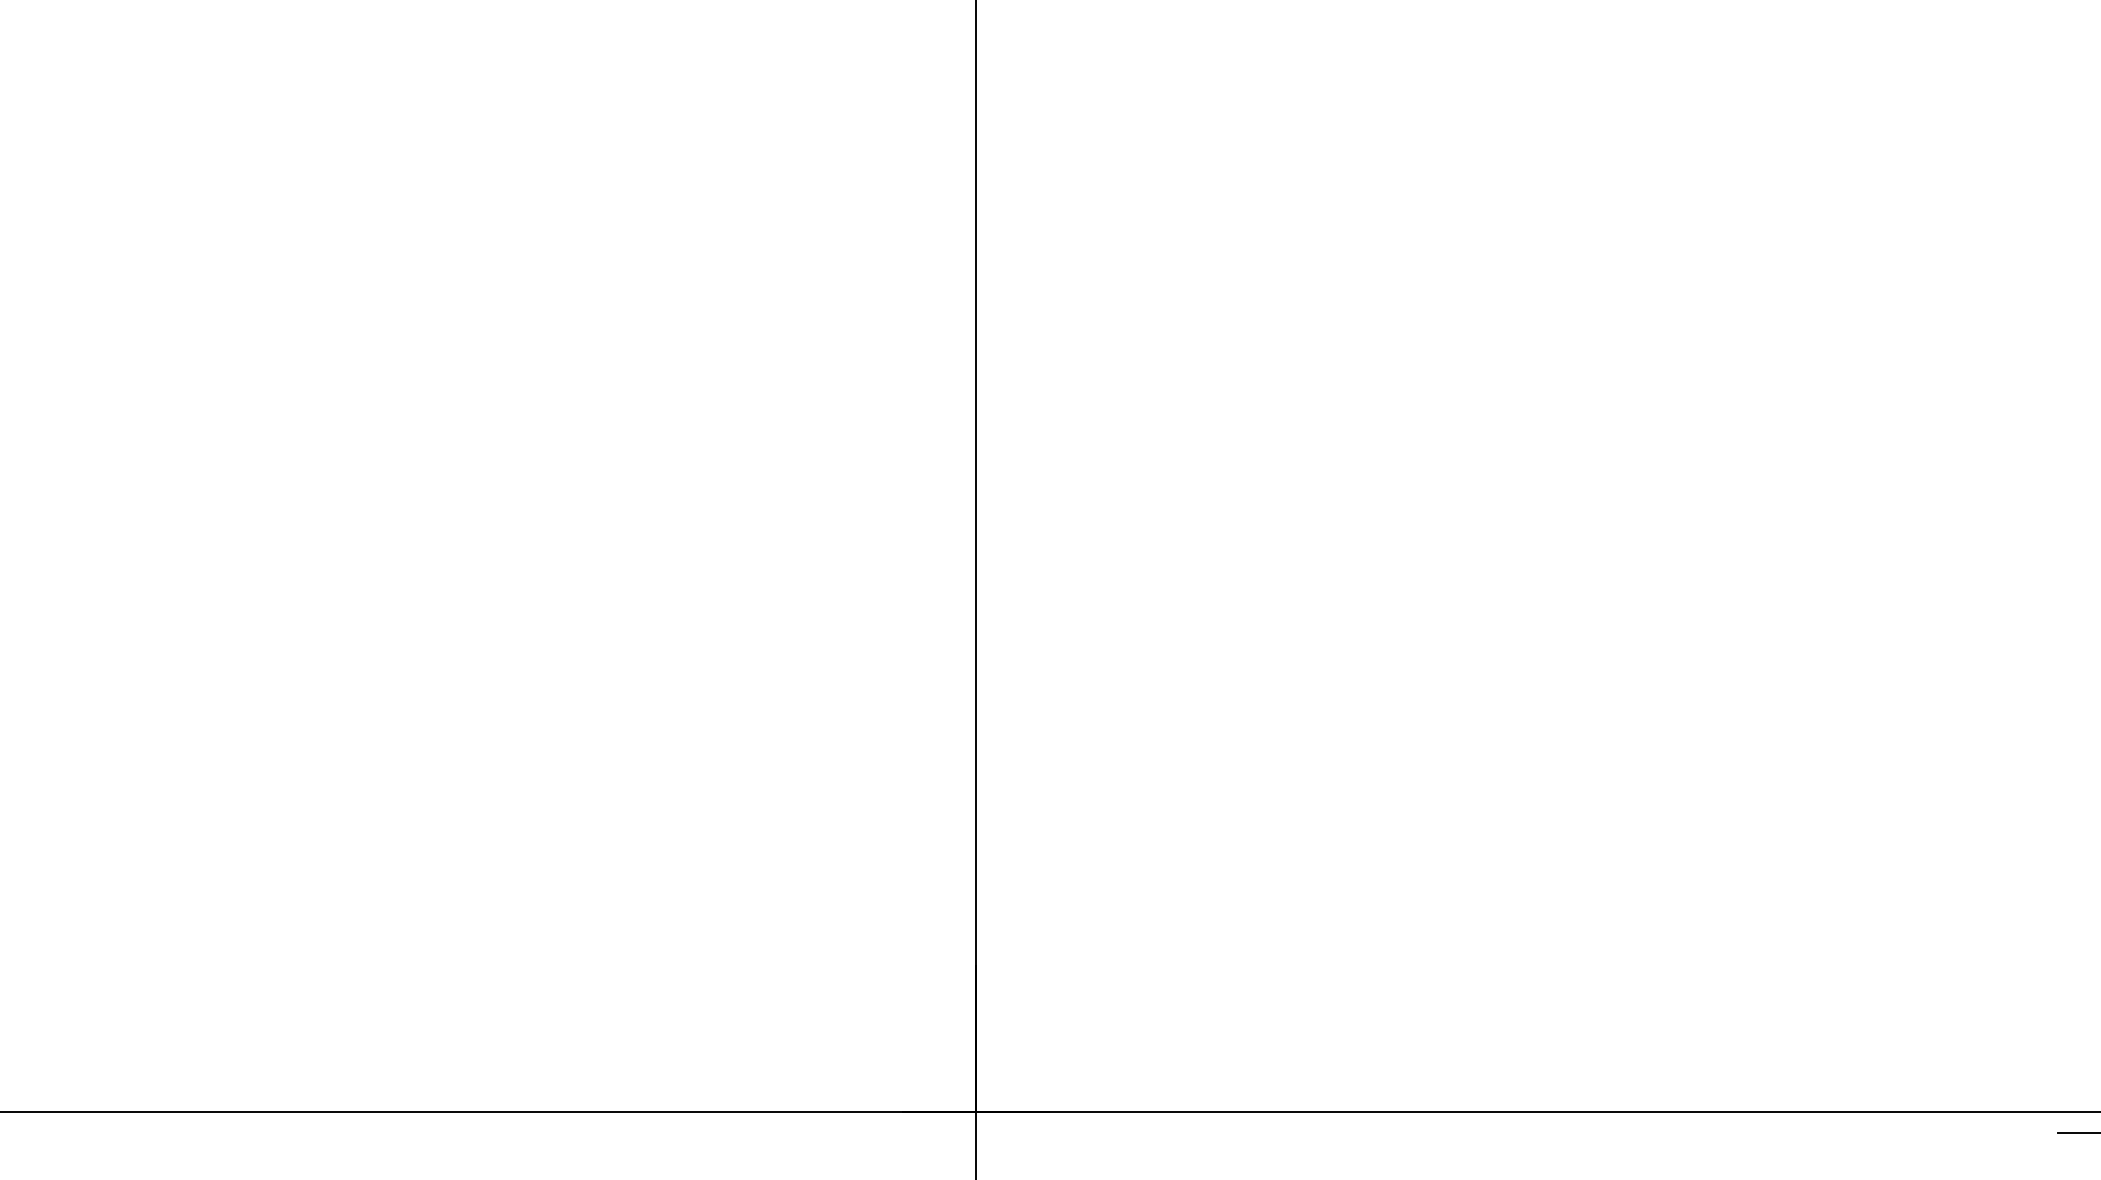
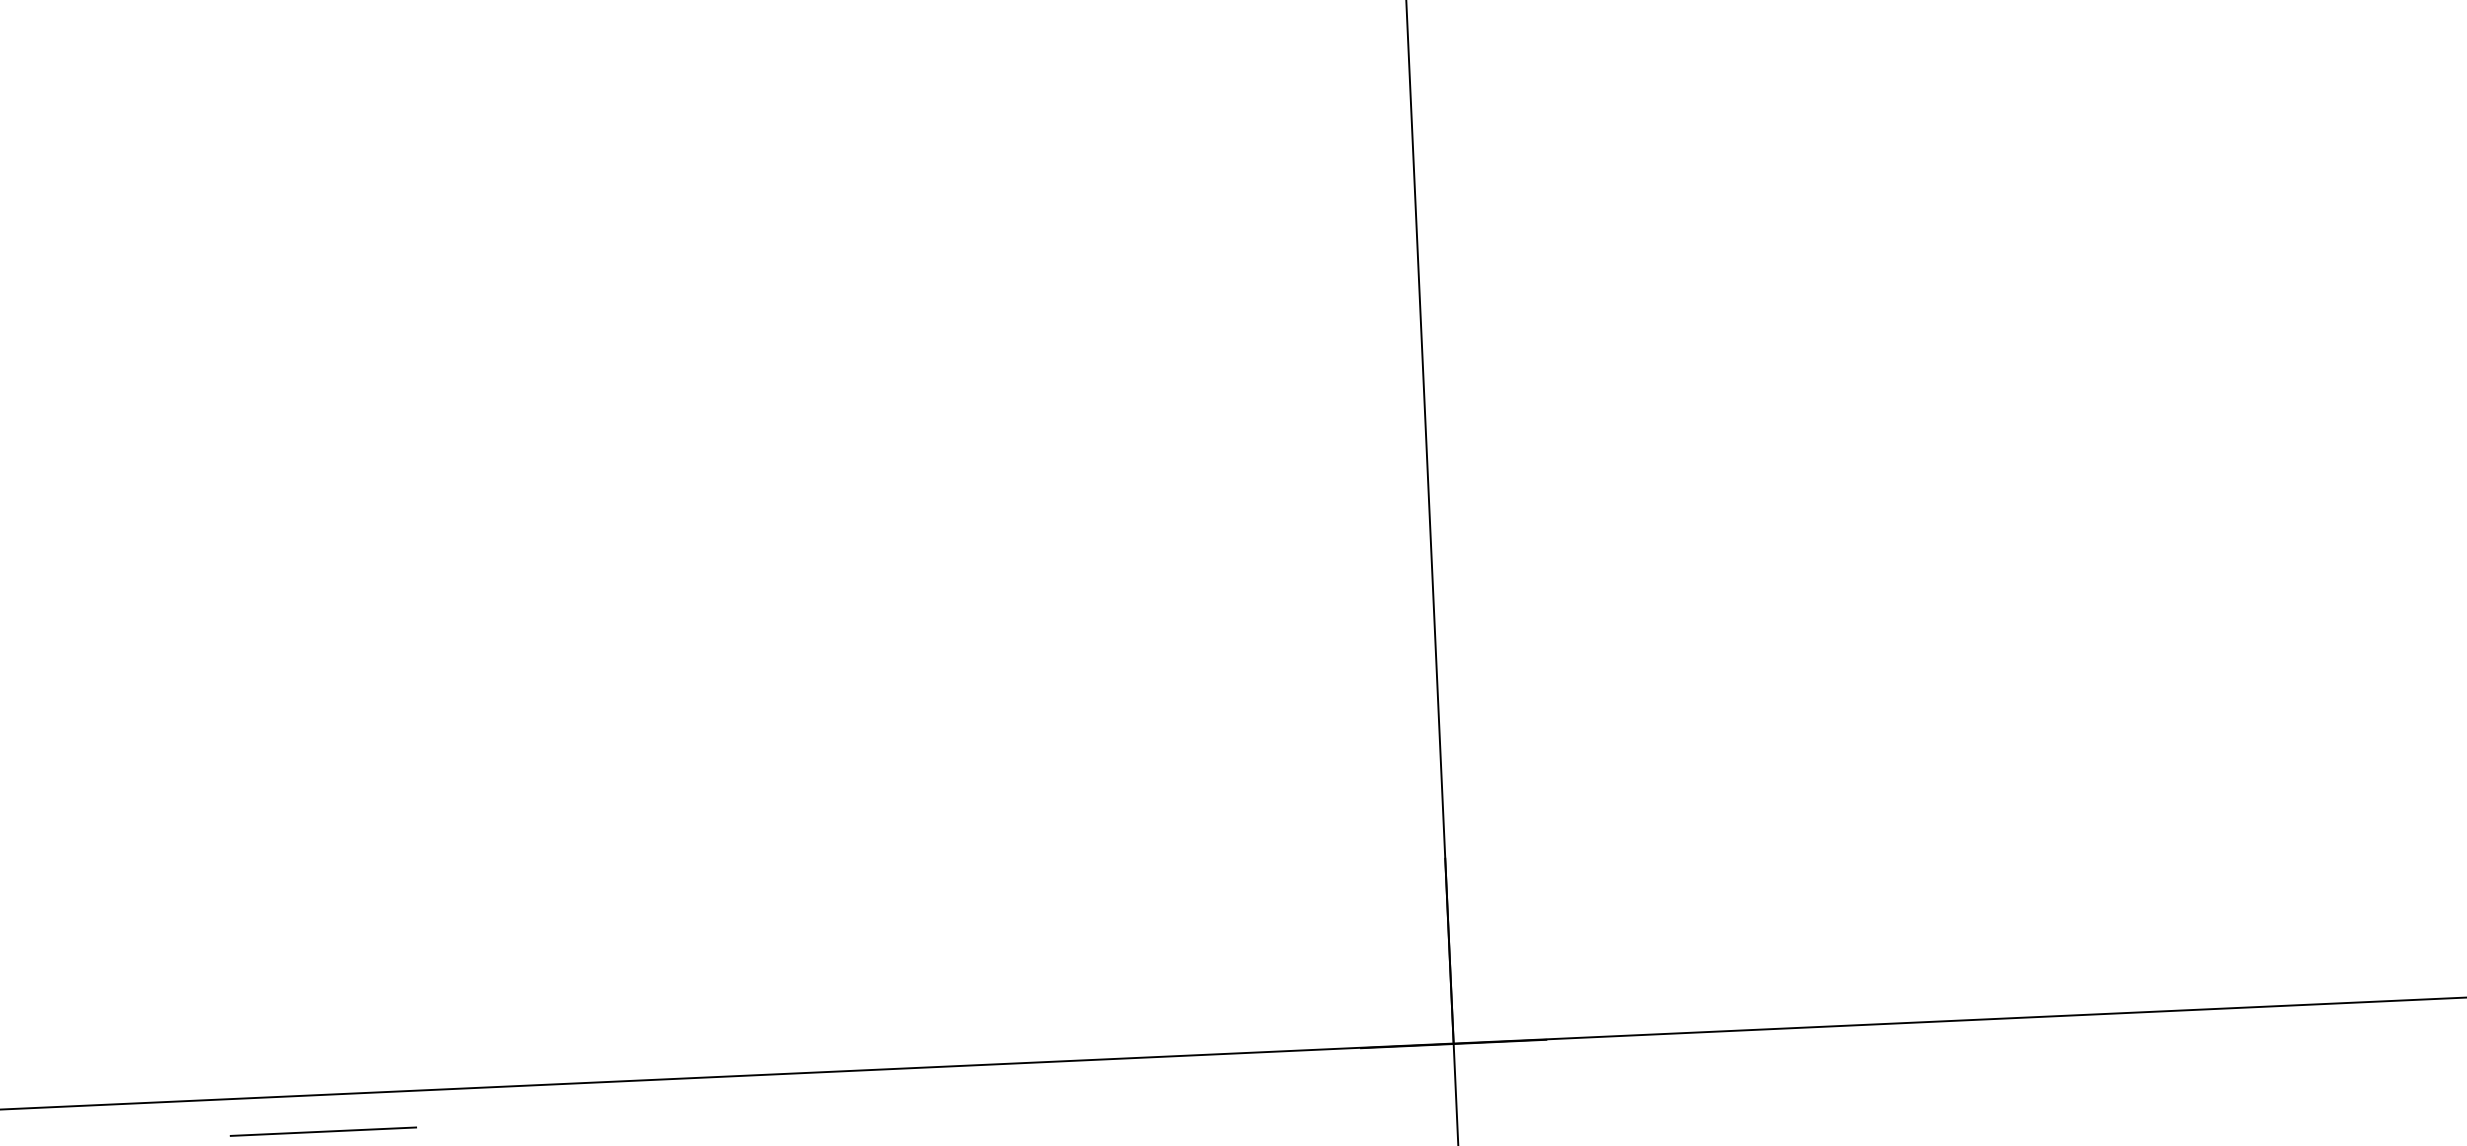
line: (84, 1140) -> (323, 1131), added

